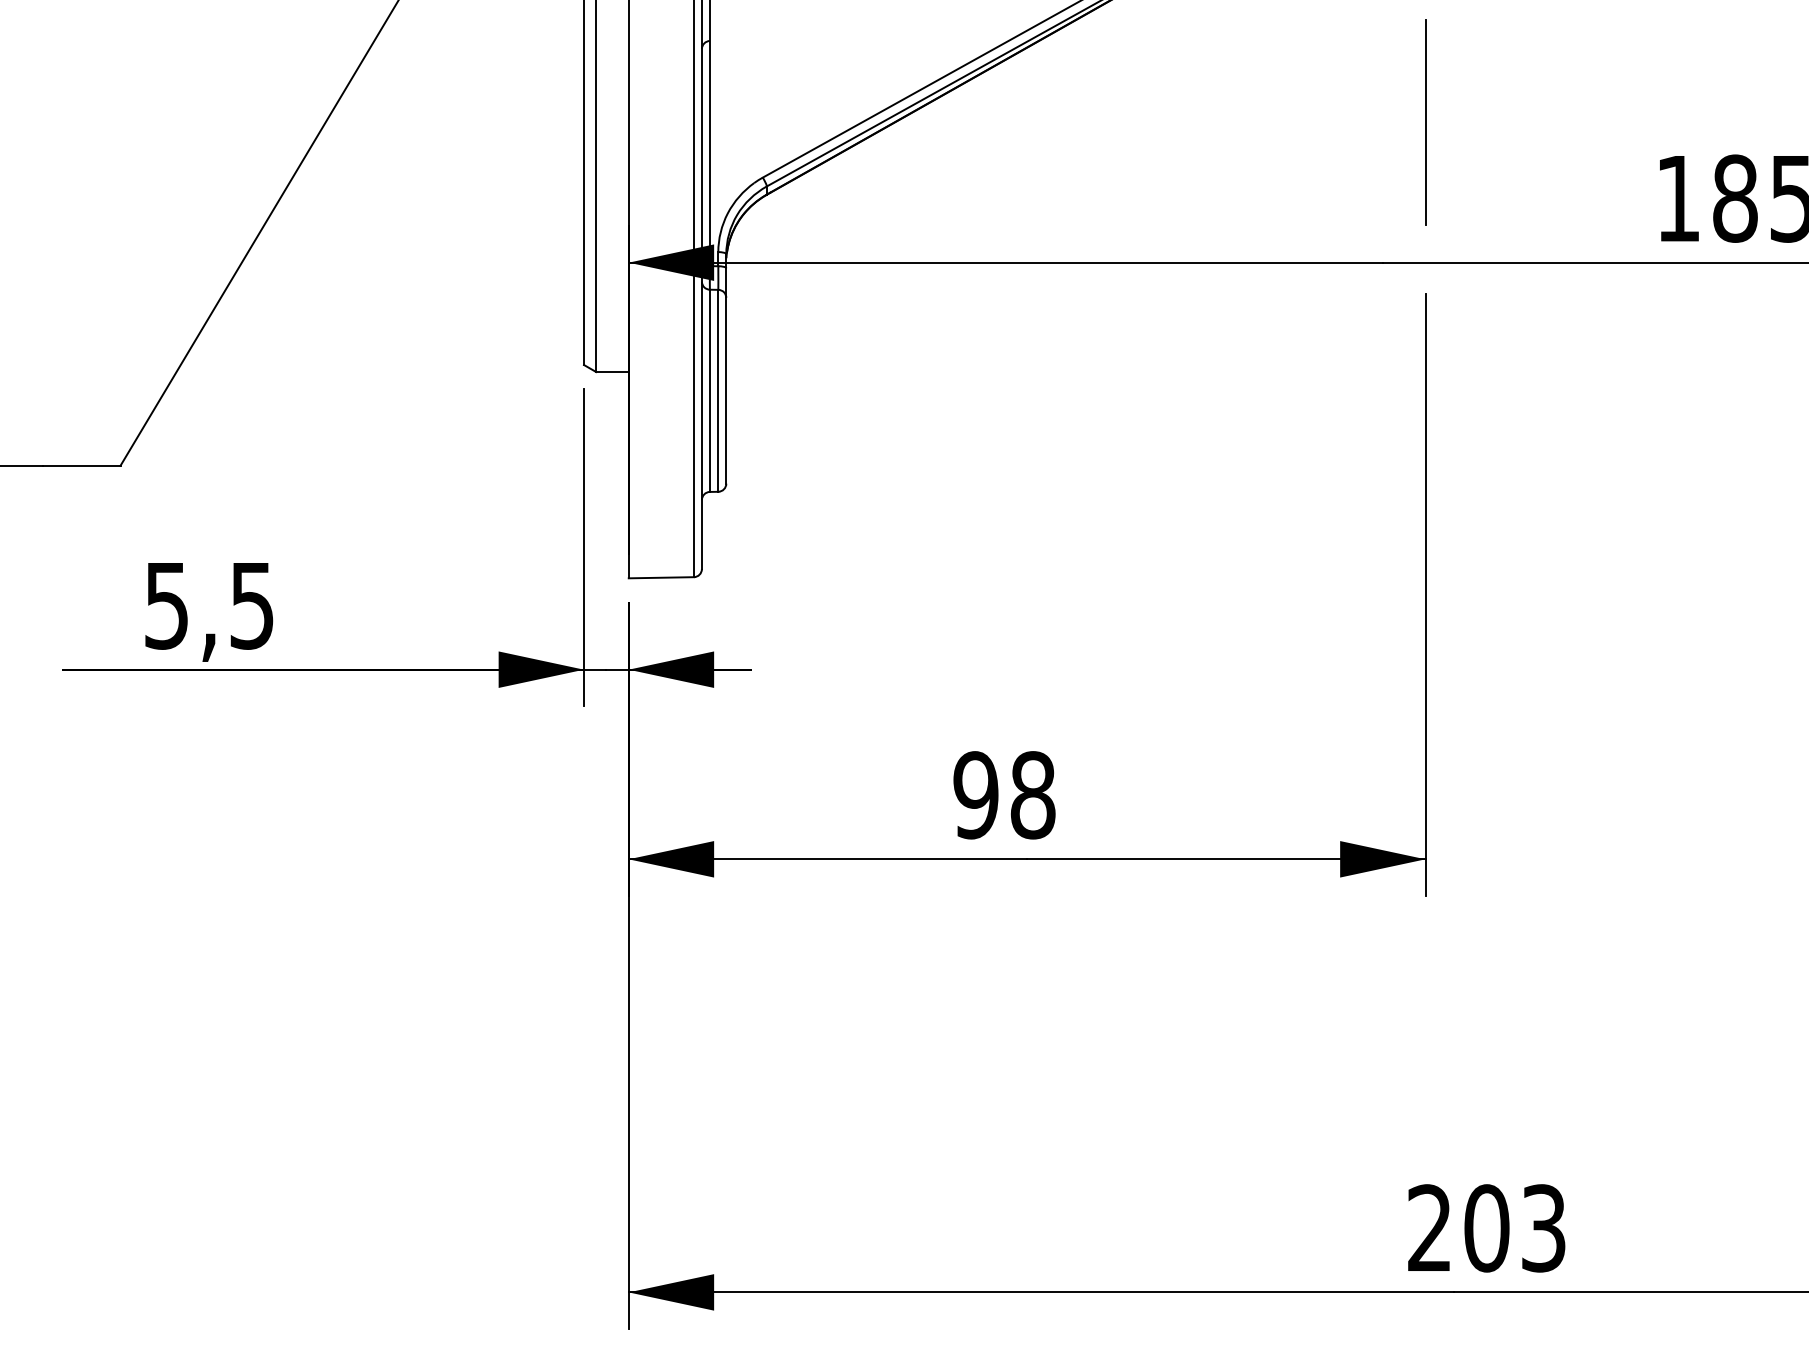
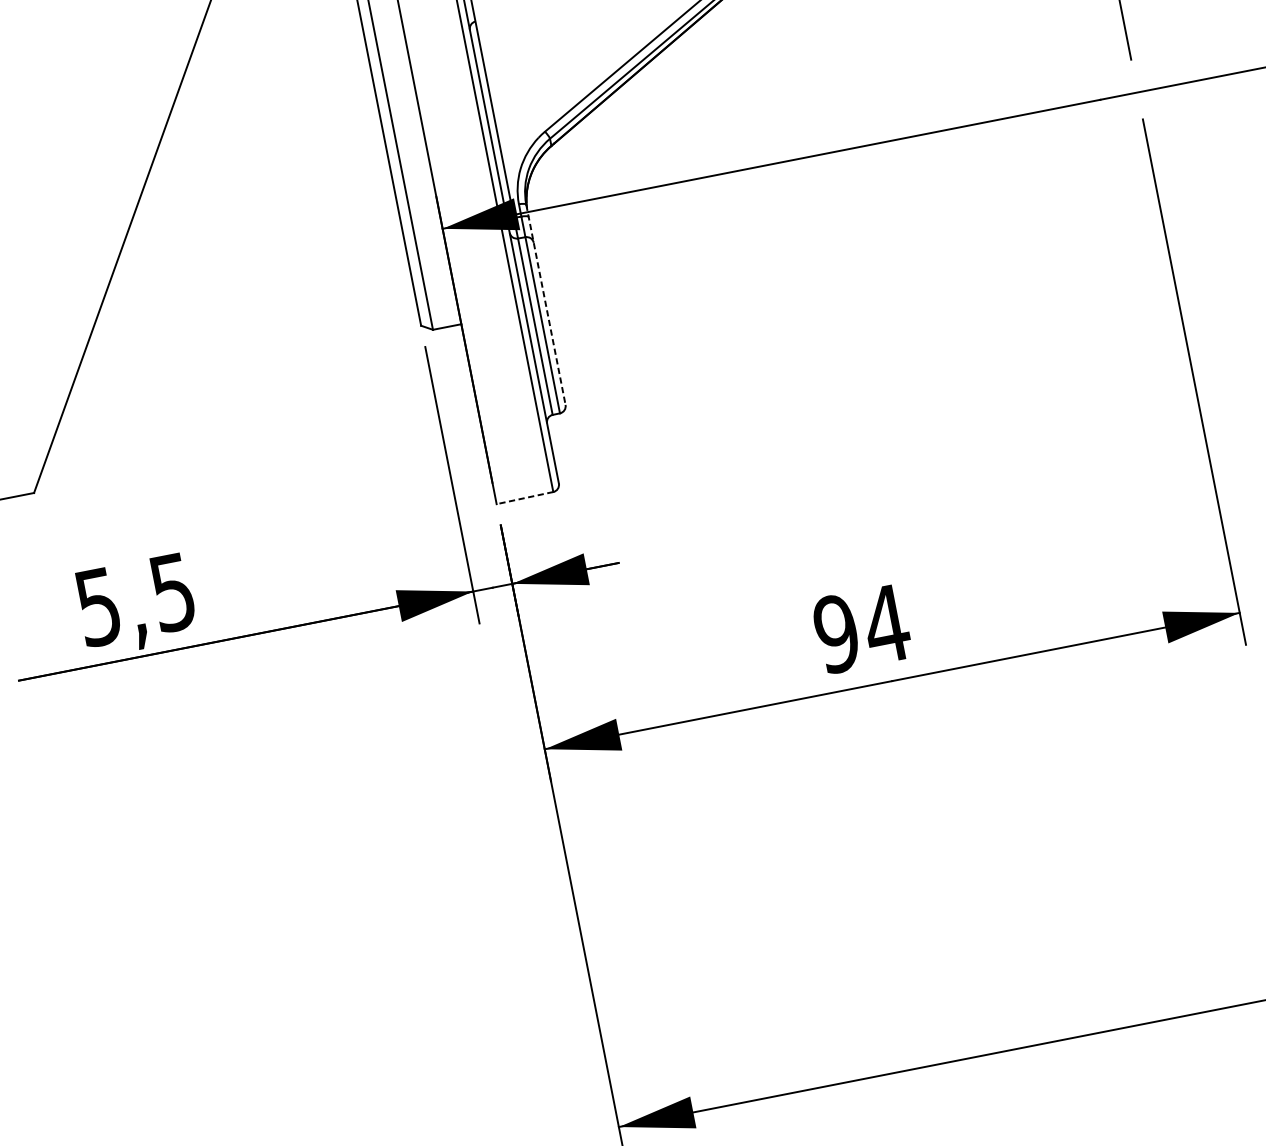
line: (726, 368) -> (546, 304), solid -> dashed
line: (661, 577) -> (525, 497), solid -> dashed
text: (1032, 795) -> (886, 624), 98 -> 94

